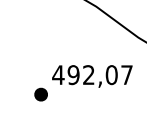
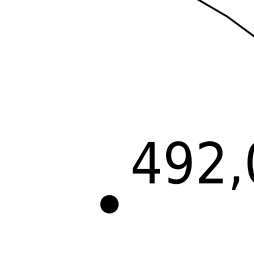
part: (40, 94) -> (108, 204), size x0.62

